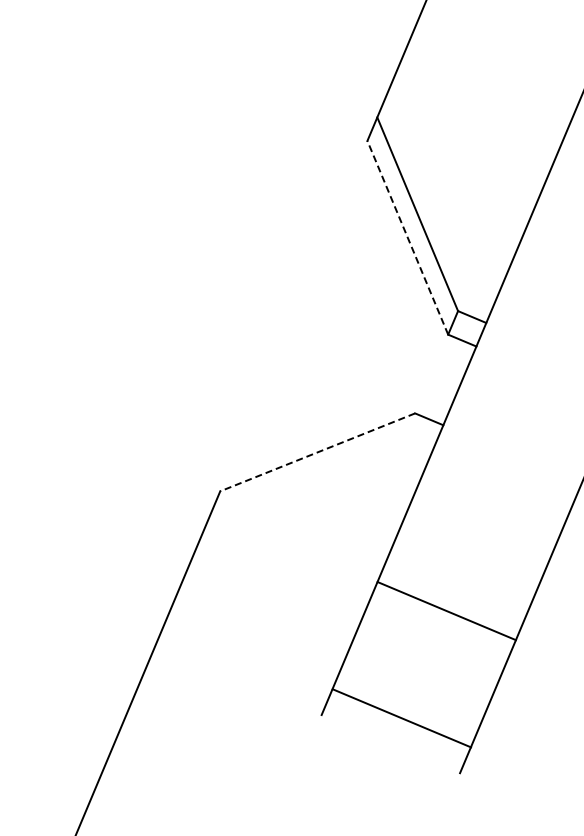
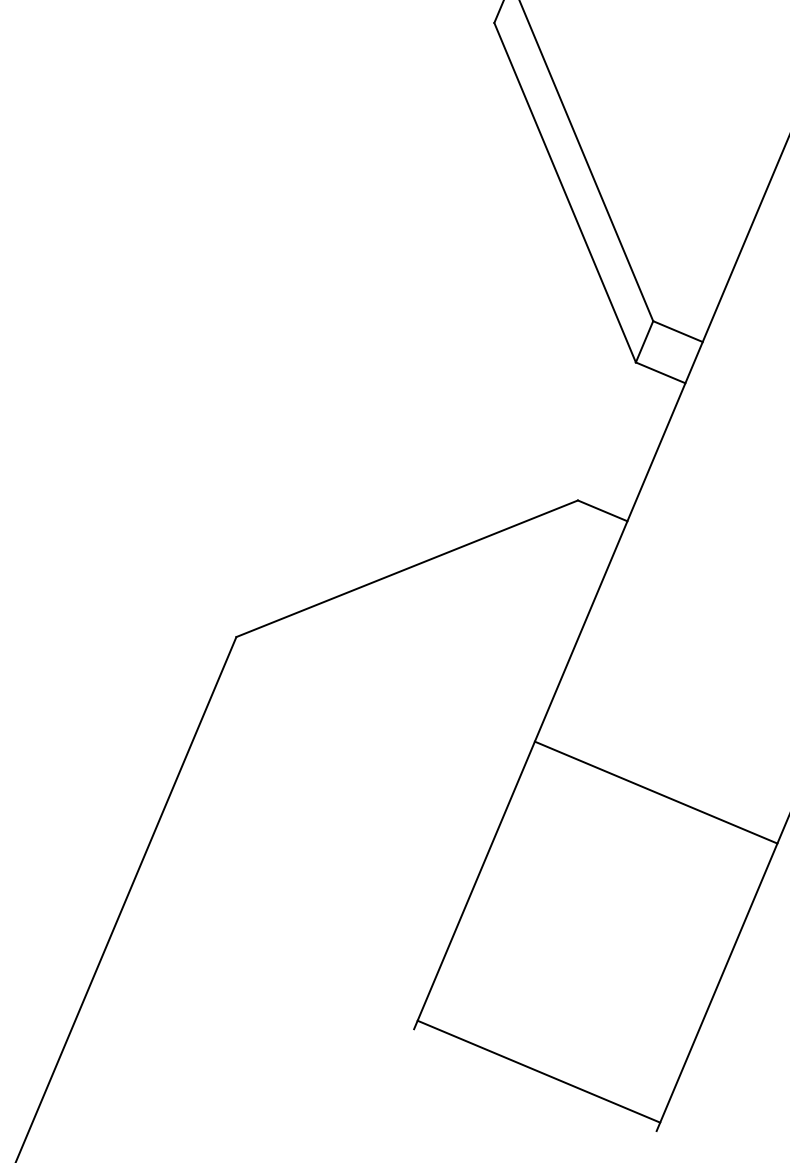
line: (407, 237) -> (564, 192), dashed -> solid
line: (317, 452) -> (406, 569), dashed -> solid
line: (446, 611) -> (655, 793), moved
line: (401, 718) -> (538, 1072), moved

